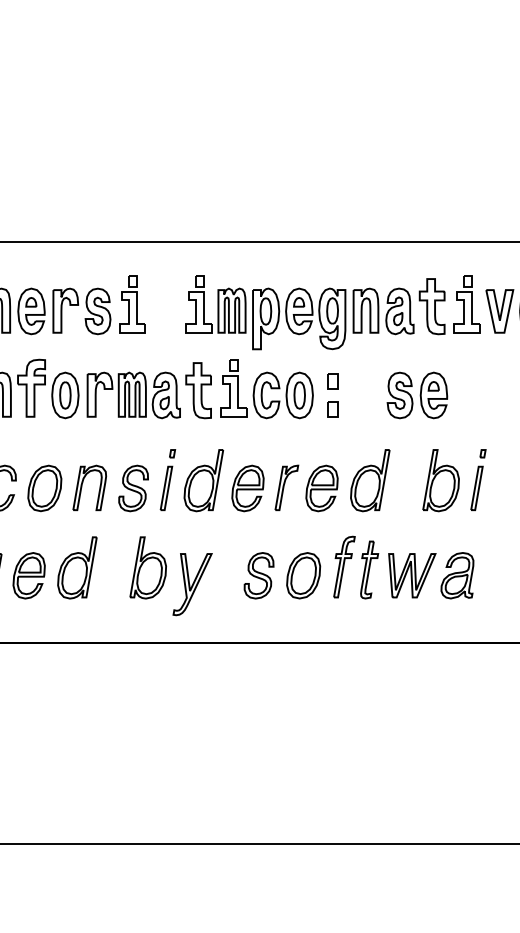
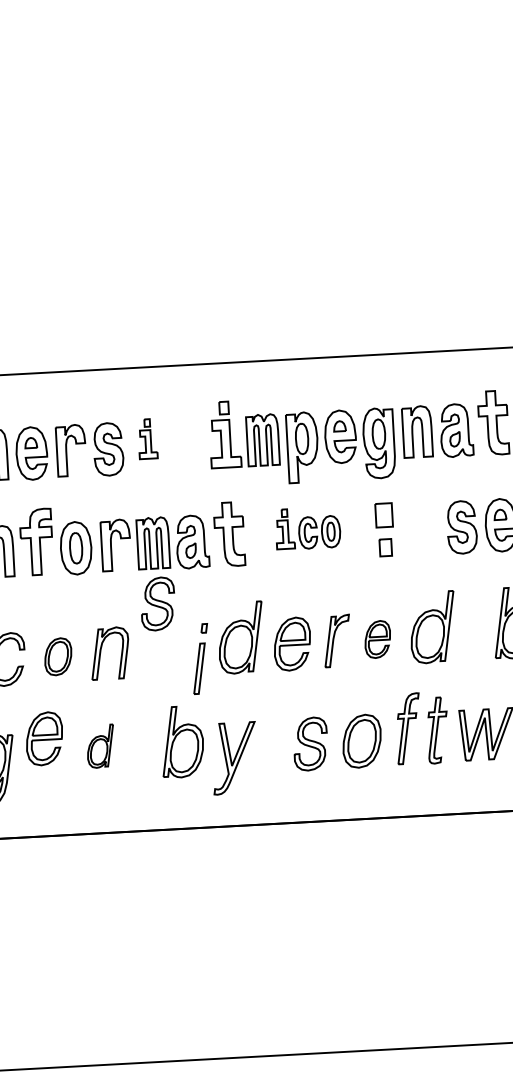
part: (132, 304) -> (147, 439), size x0.6
part: (332, 381) -> (383, 515), size x1.4
part: (266, 389) -> (307, 528), size x0.6
part: (167, 480) -> (200, 659), moved
part: (44, 488) -> (57, 656), size x0.7
part: (133, 488) -> (157, 604), moved
part: (321, 488) -> (377, 639), size x0.7
part: (77, 567) -> (100, 745), size x0.6
part: (28, 575) -> (43, 738), moved

